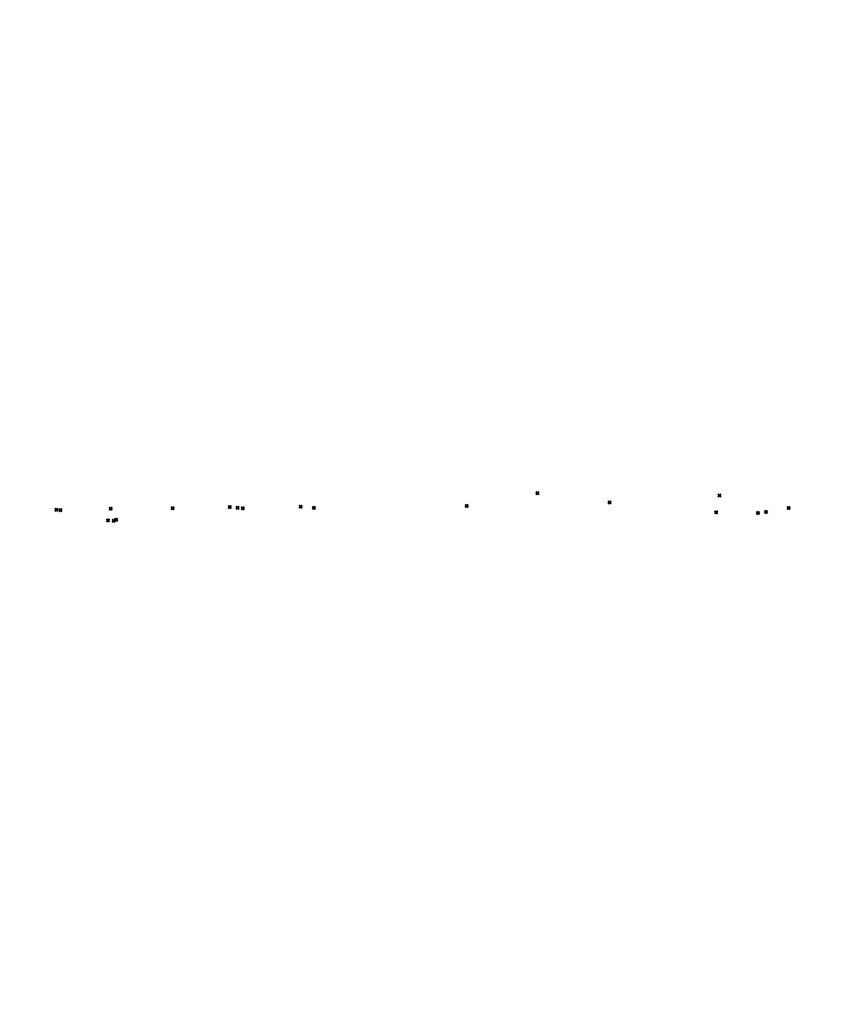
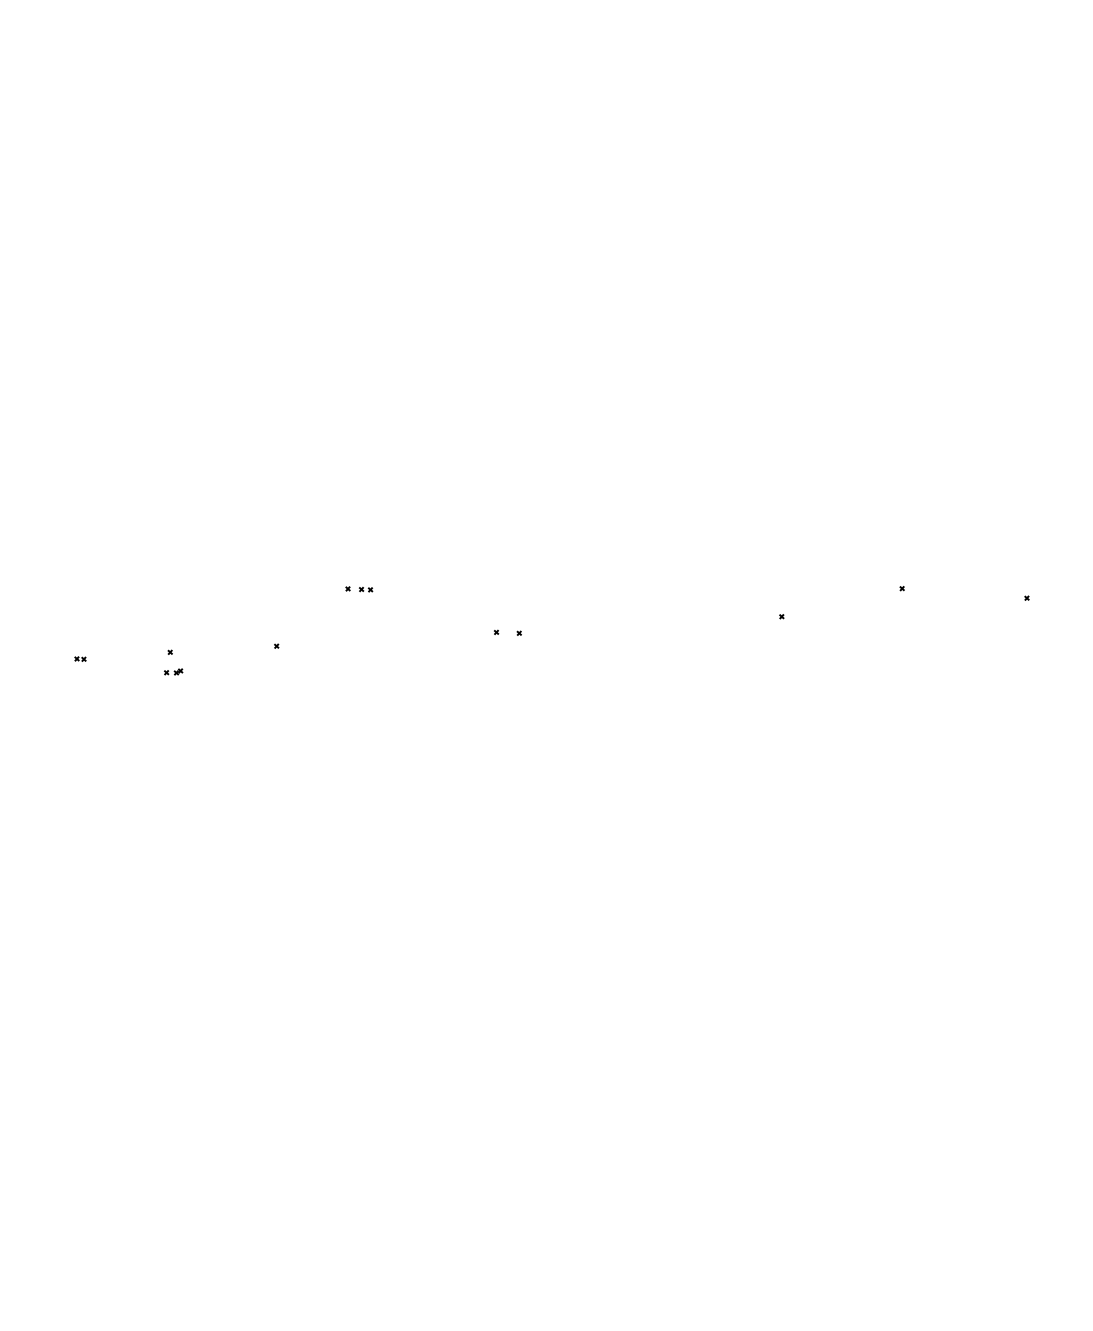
part: (235, 507) -> (357, 589), moved

